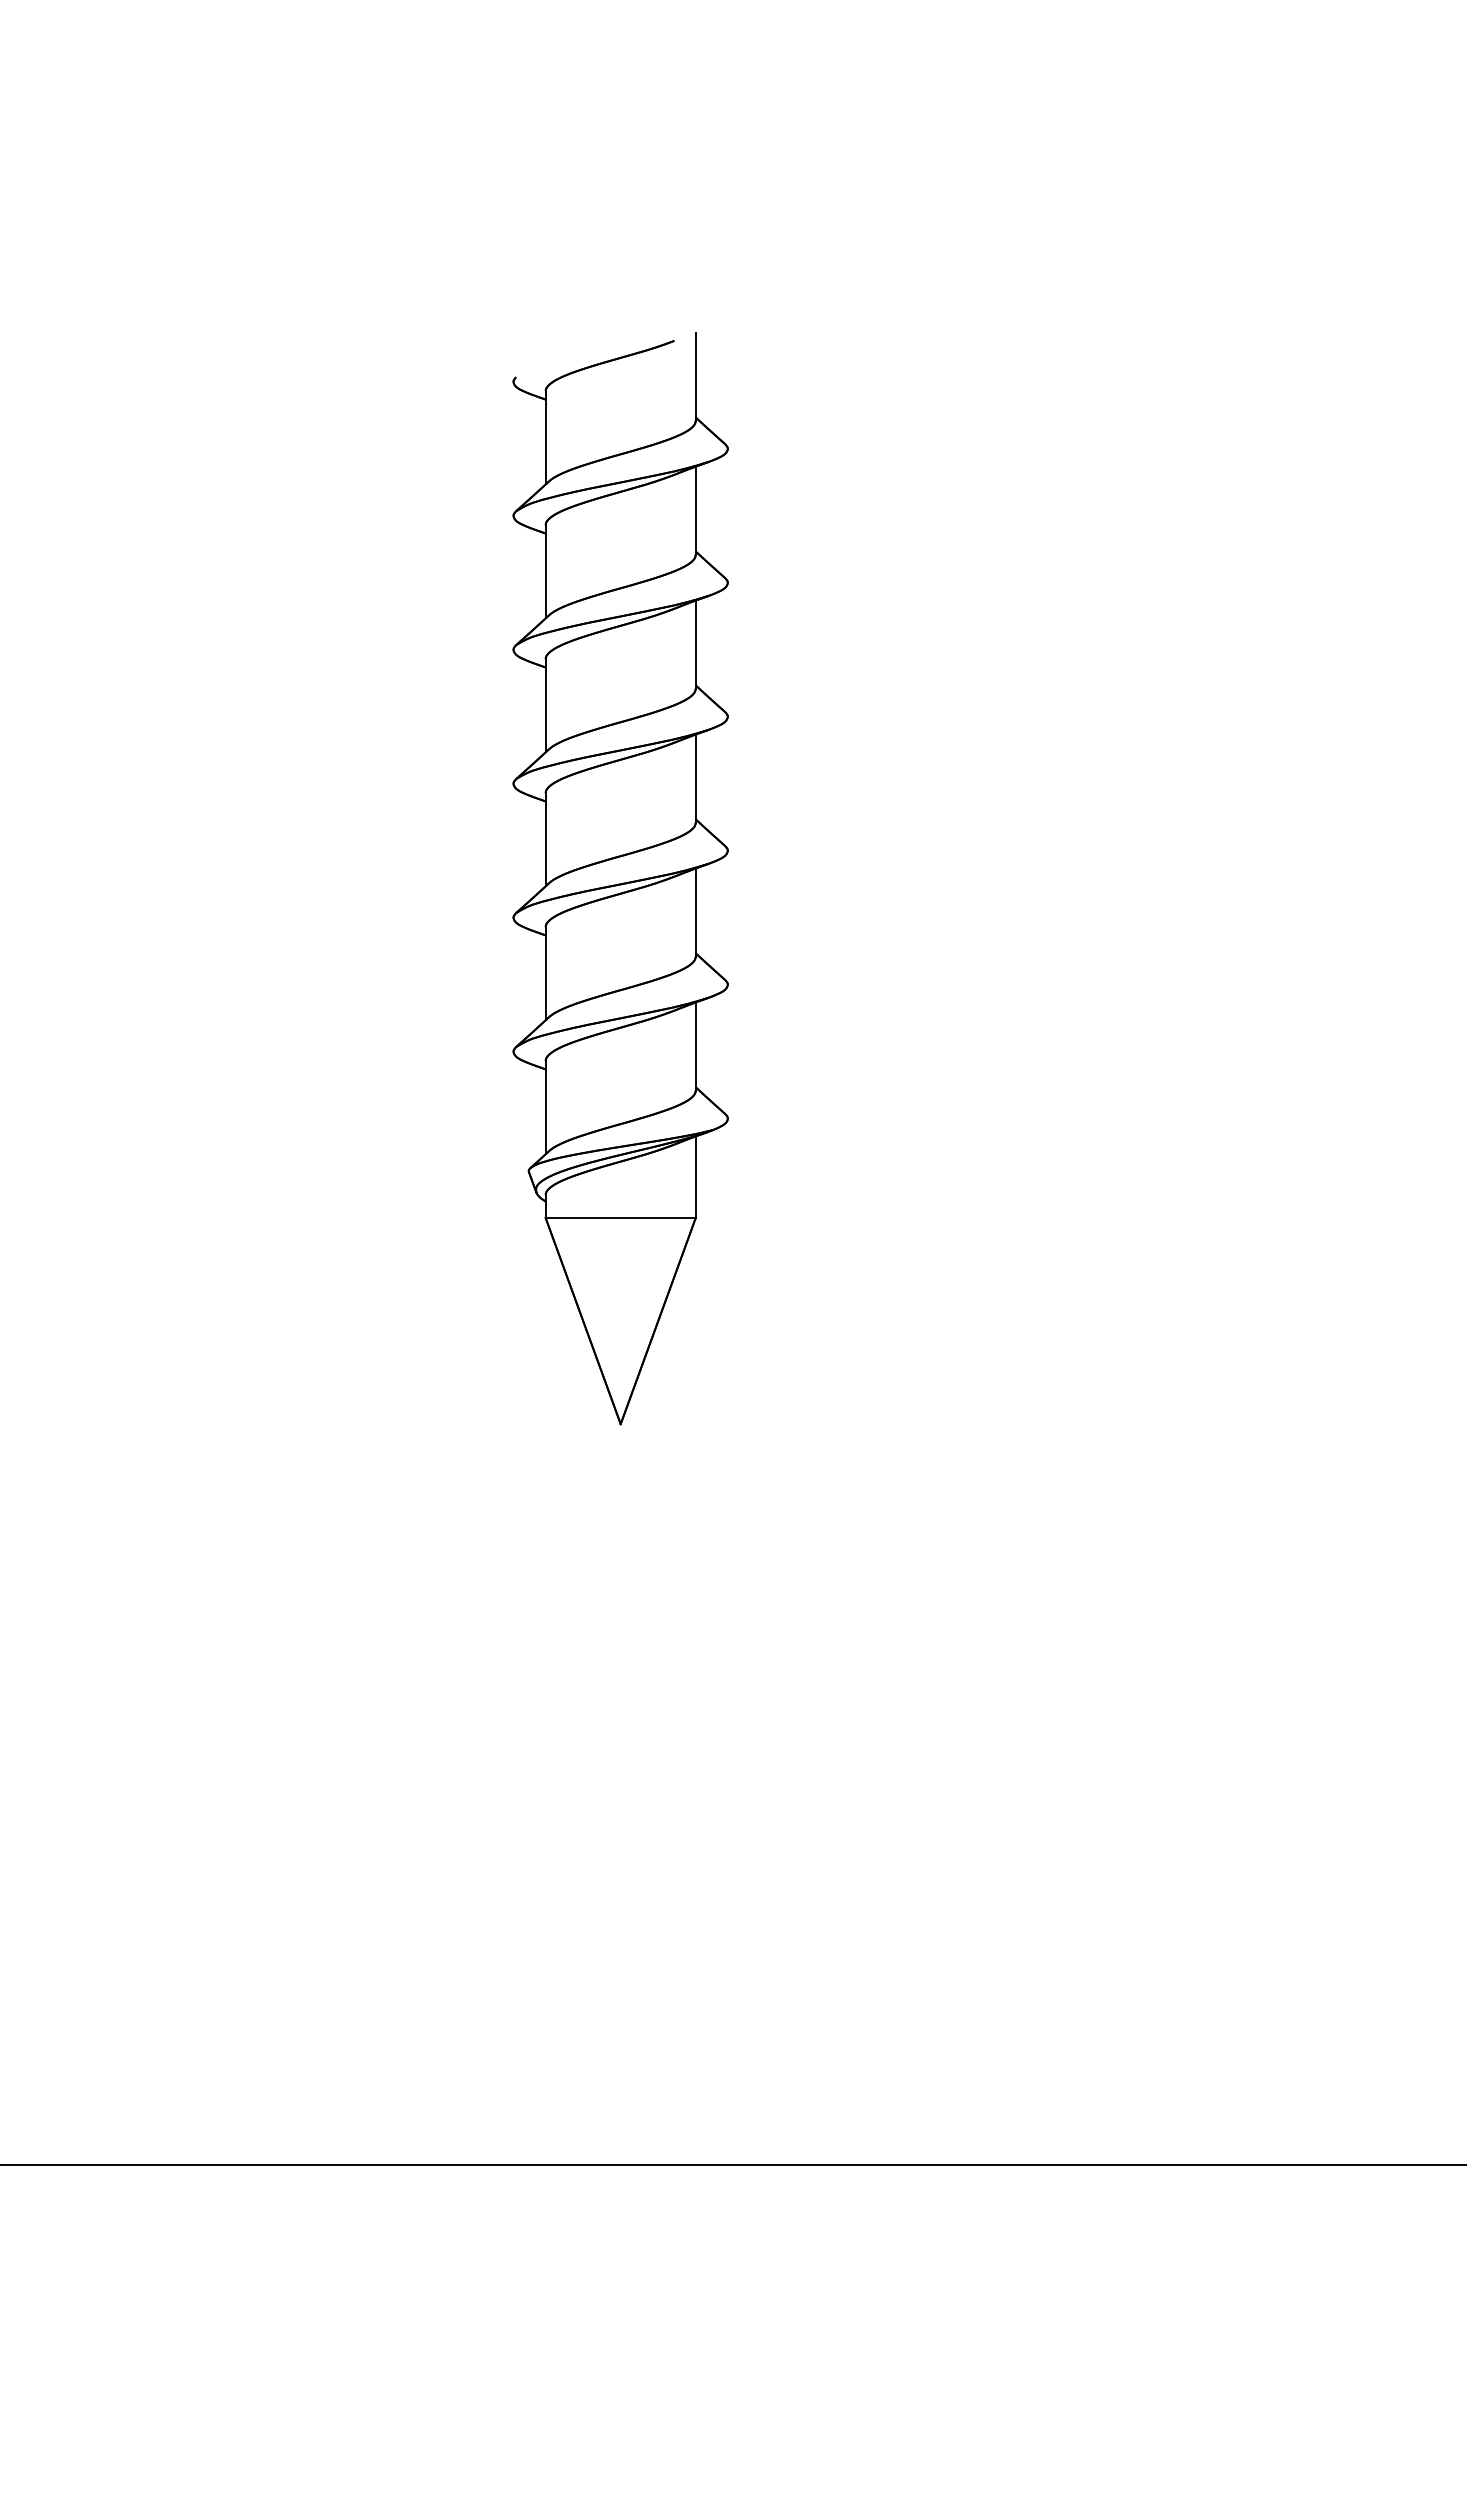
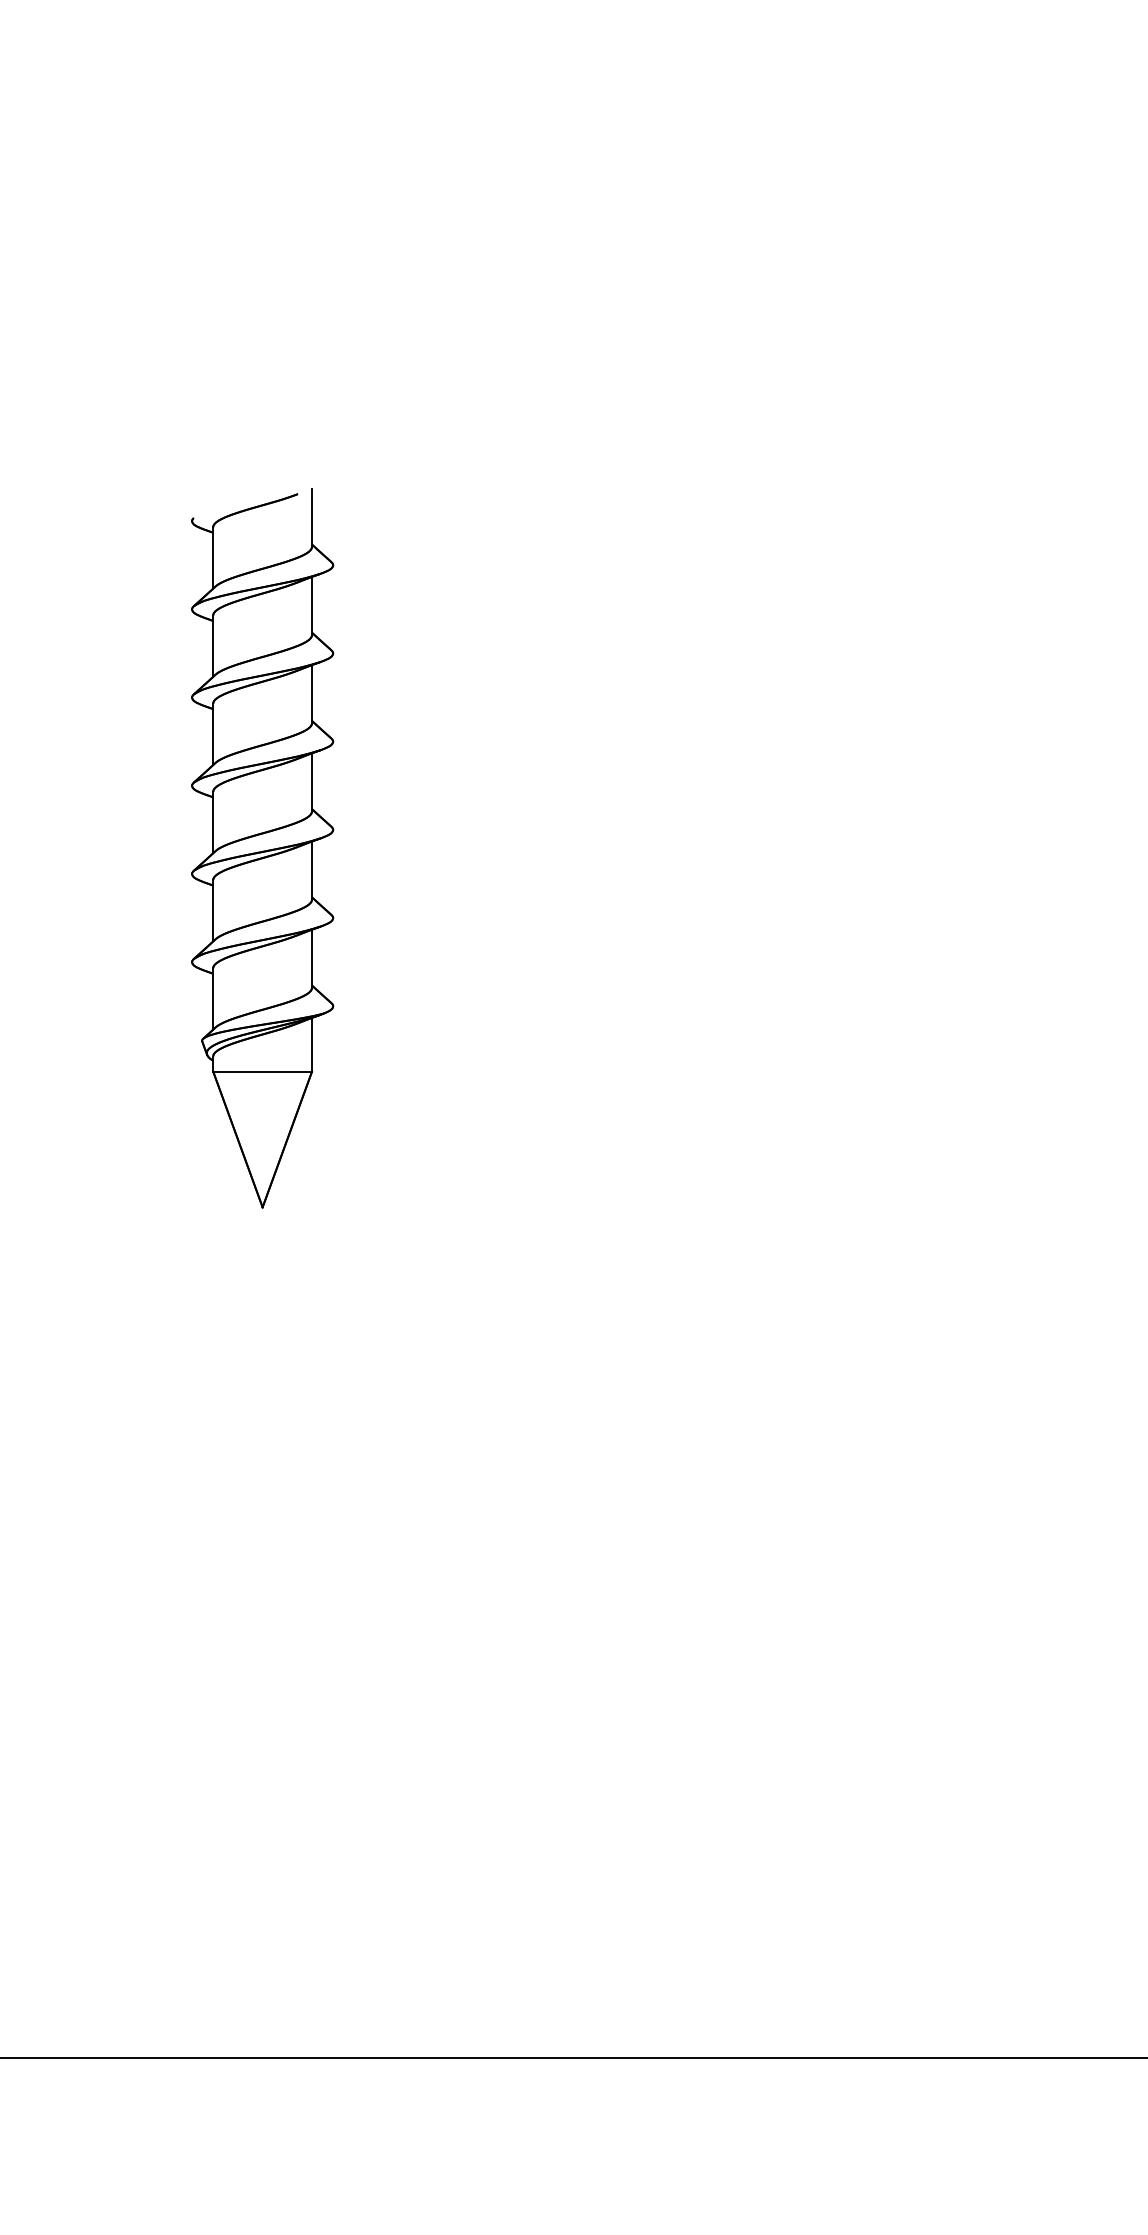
part: (620, 878) -> (262, 847), size x0.7

